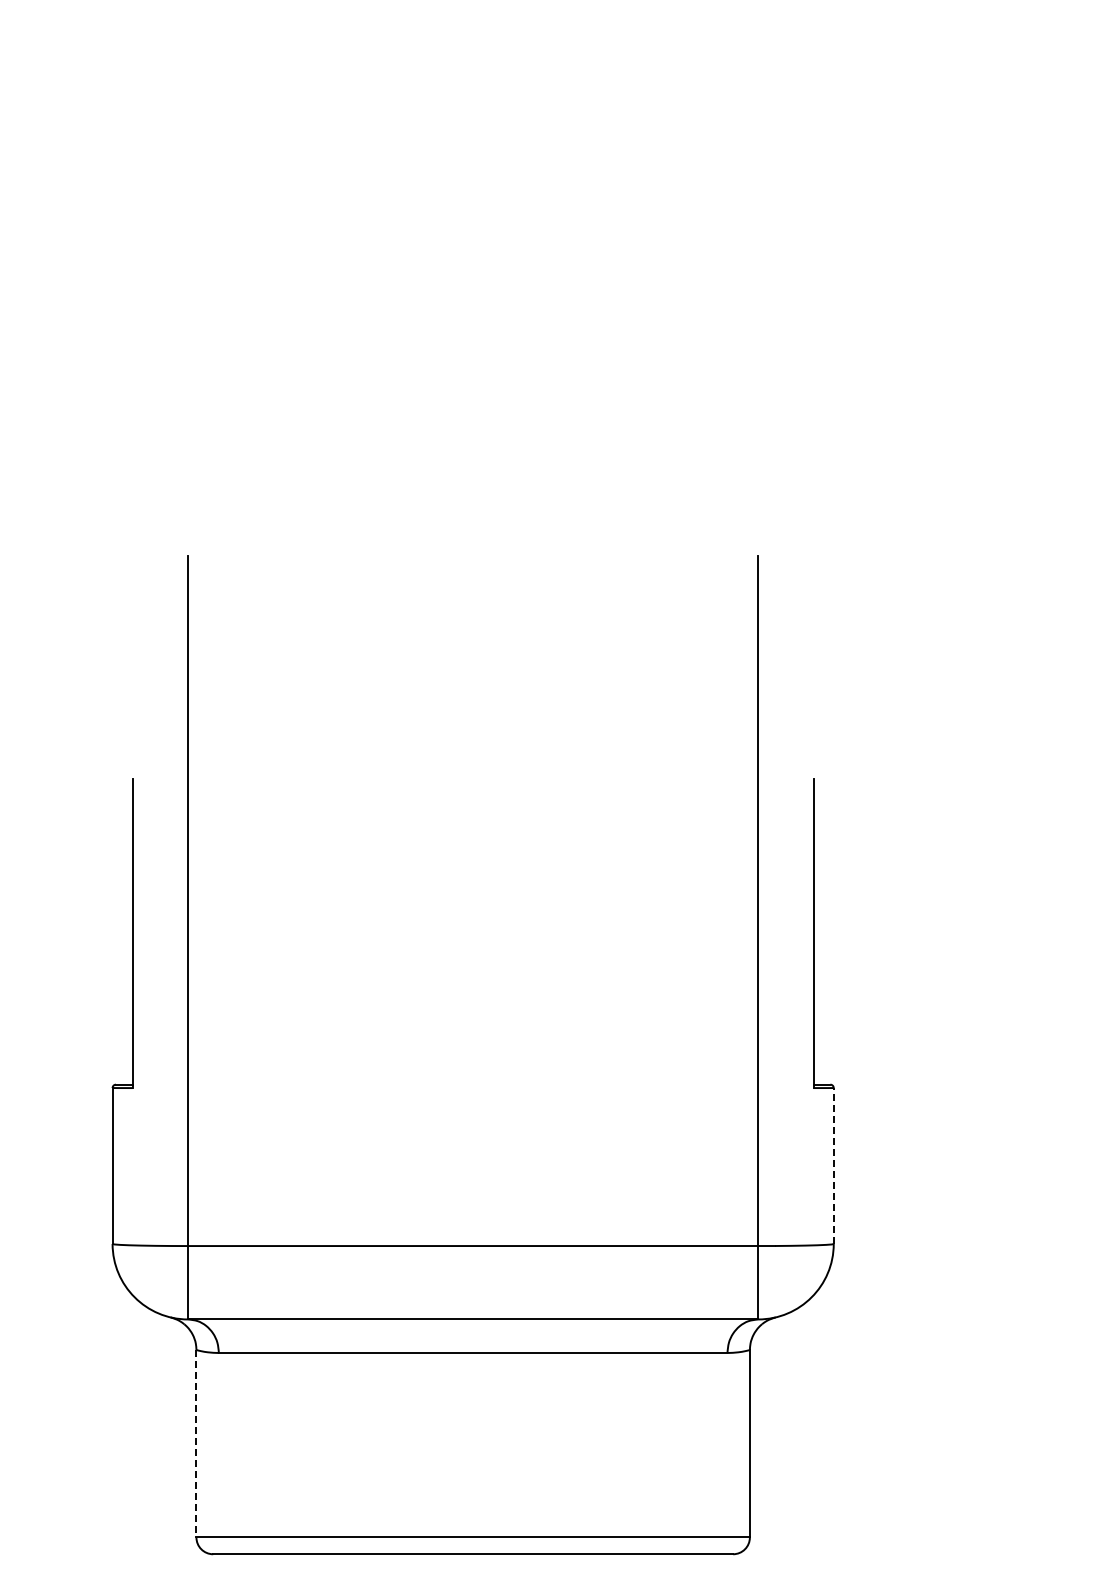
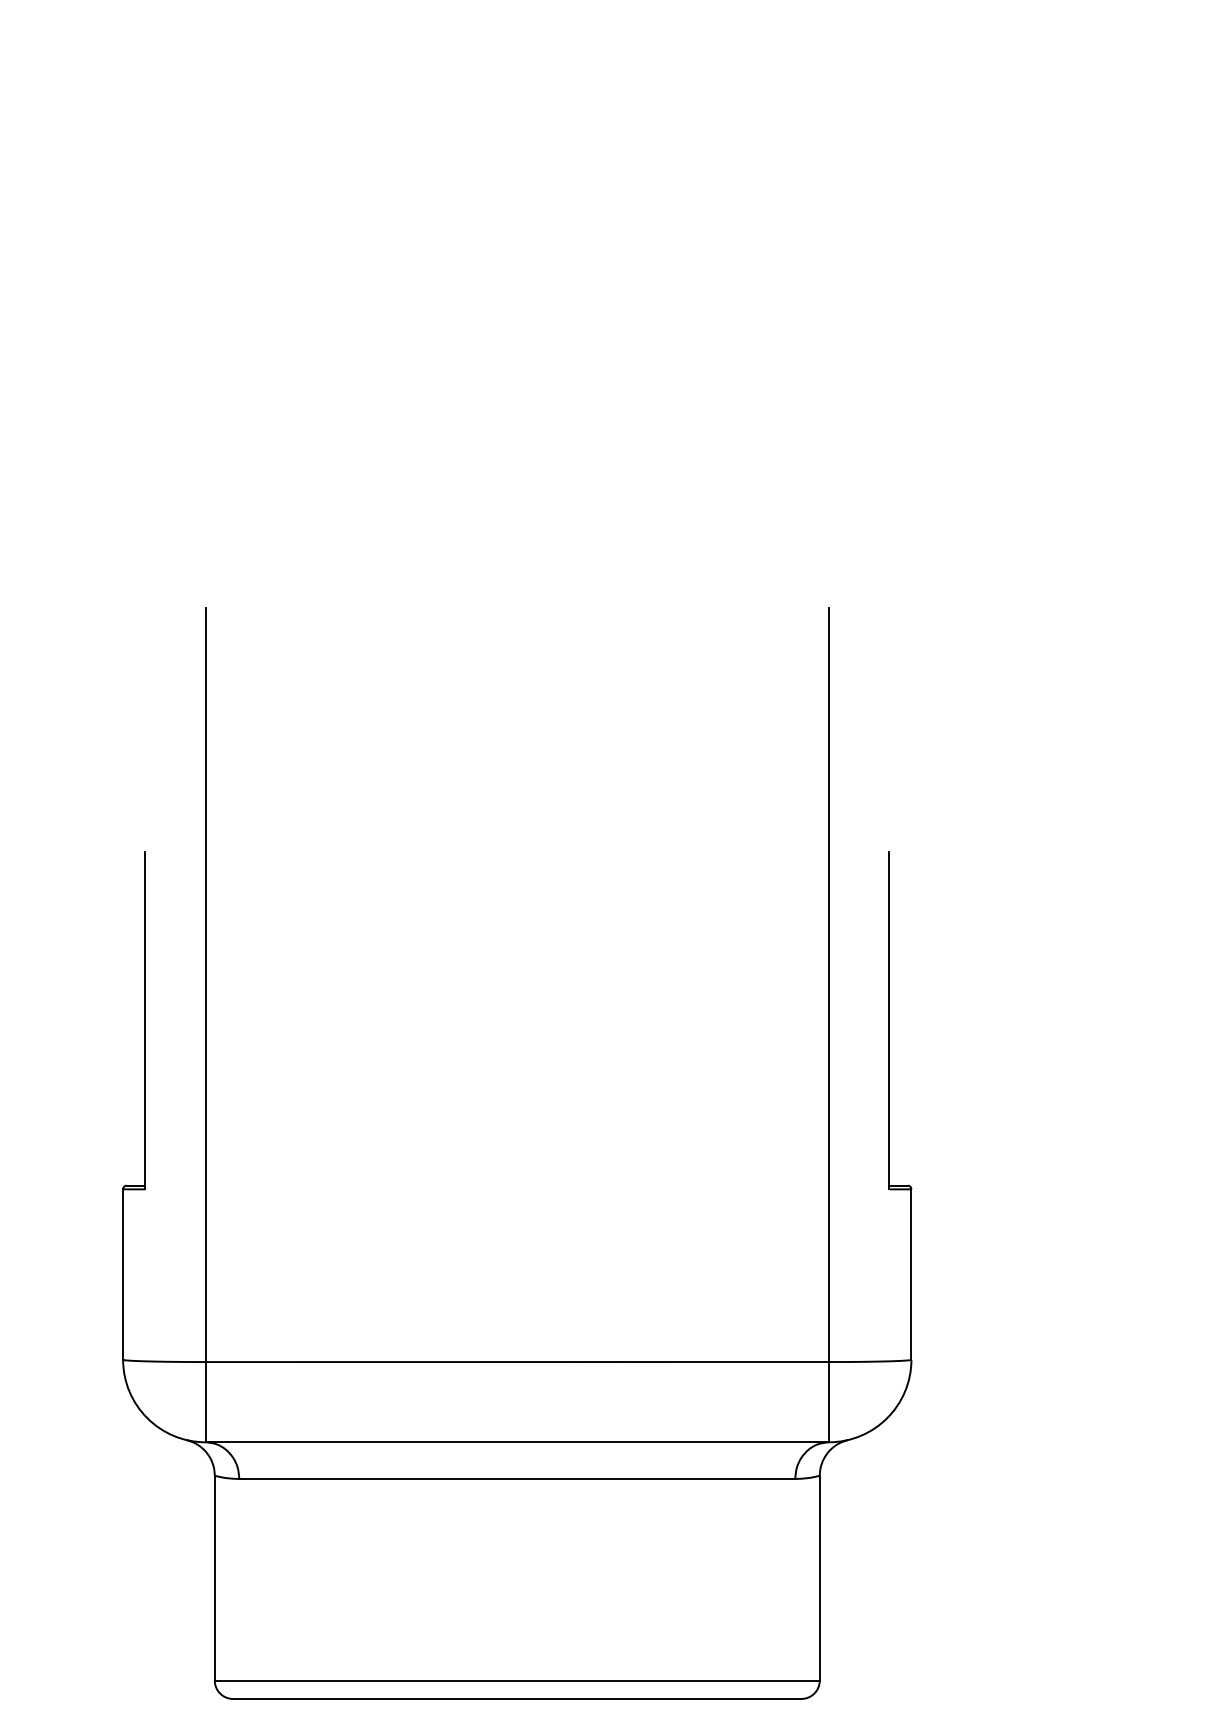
line: (833, 1166) -> (911, 1275), dashed -> solid
line: (196, 1443) -> (214, 1577), dashed -> solid

